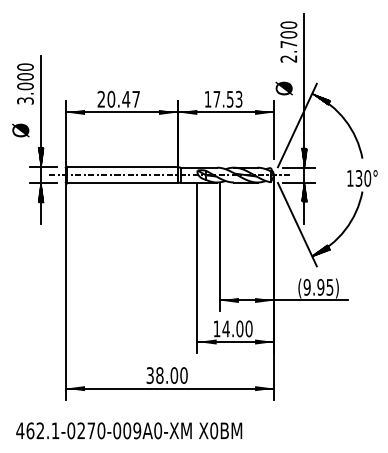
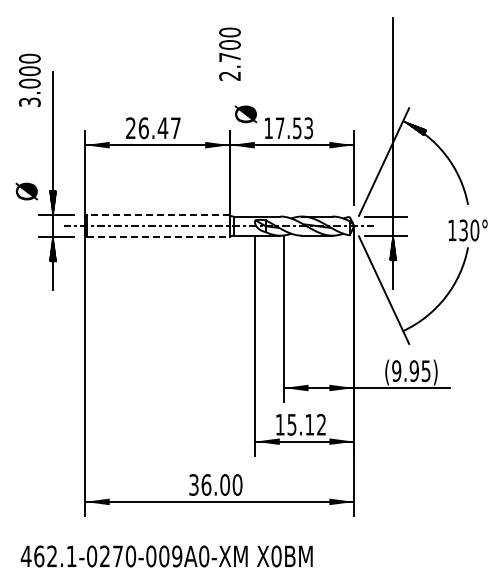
text: (288, 41) -> (229, 53), moved
text: (25, 83) -> (29, 79), moved
text: (283, 88) -> (245, 114), moved
text: (111, 98) -> (143, 127), 20.47 -> 26.47
text: (20, 130) -> (26, 191), moved
hatch: (303, 157) -> (392, 203), removed
line: (122, 166) -> (158, 215), solid -> dashed
line: (123, 183) -> (159, 236), solid -> dashed
hatch: (320, 250) -> (414, 323), removed
text: (237, 328) -> (306, 424), 14.00 -> 15.12
text: (159, 375) -> (206, 484), 38.00 -> 36.00

